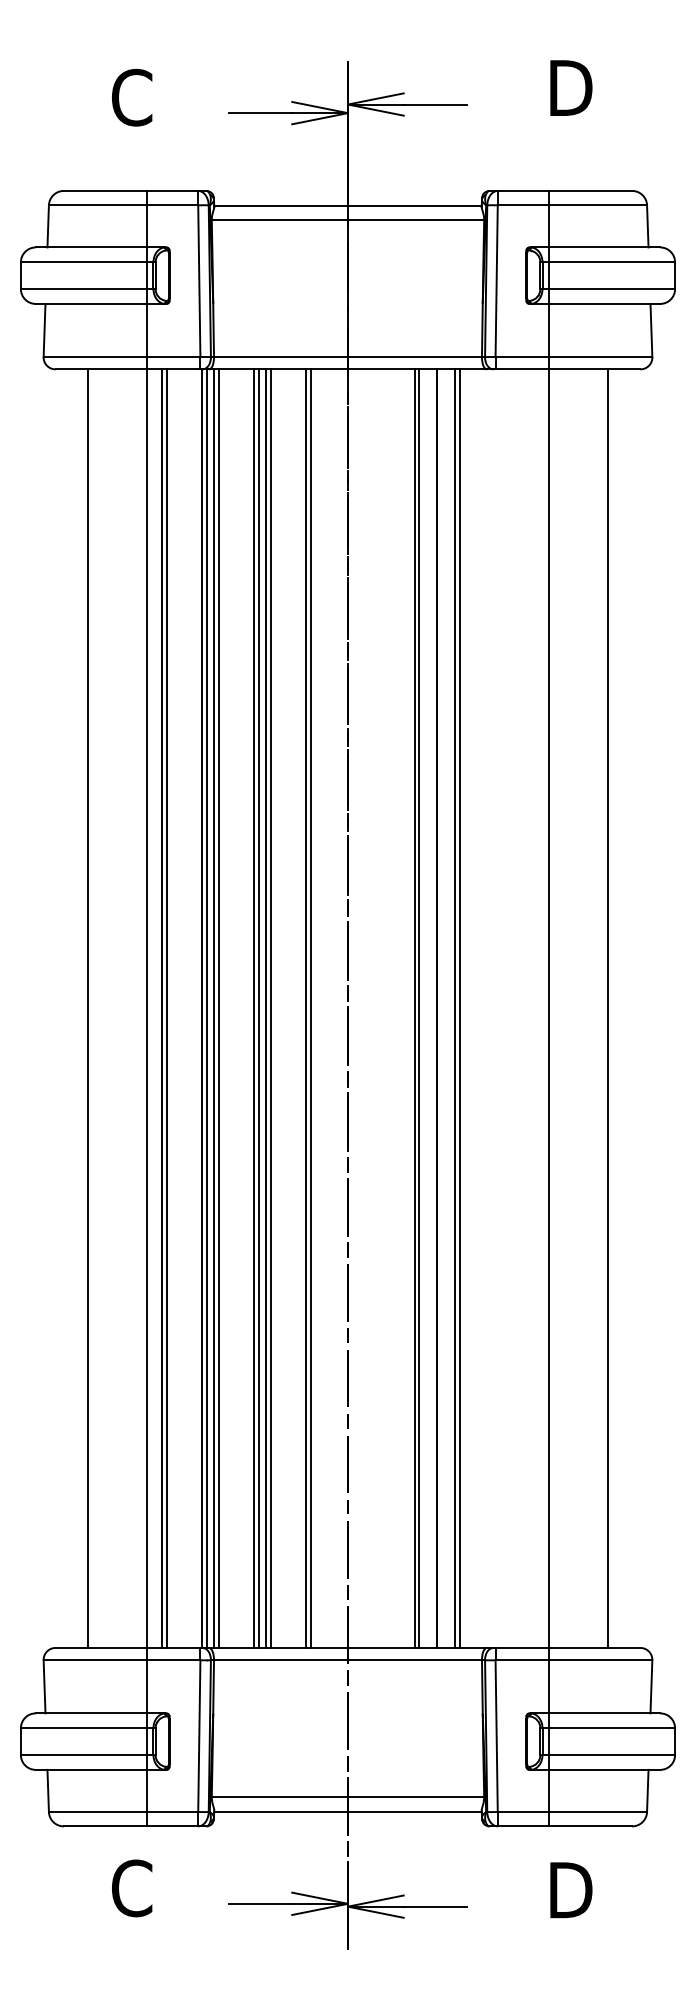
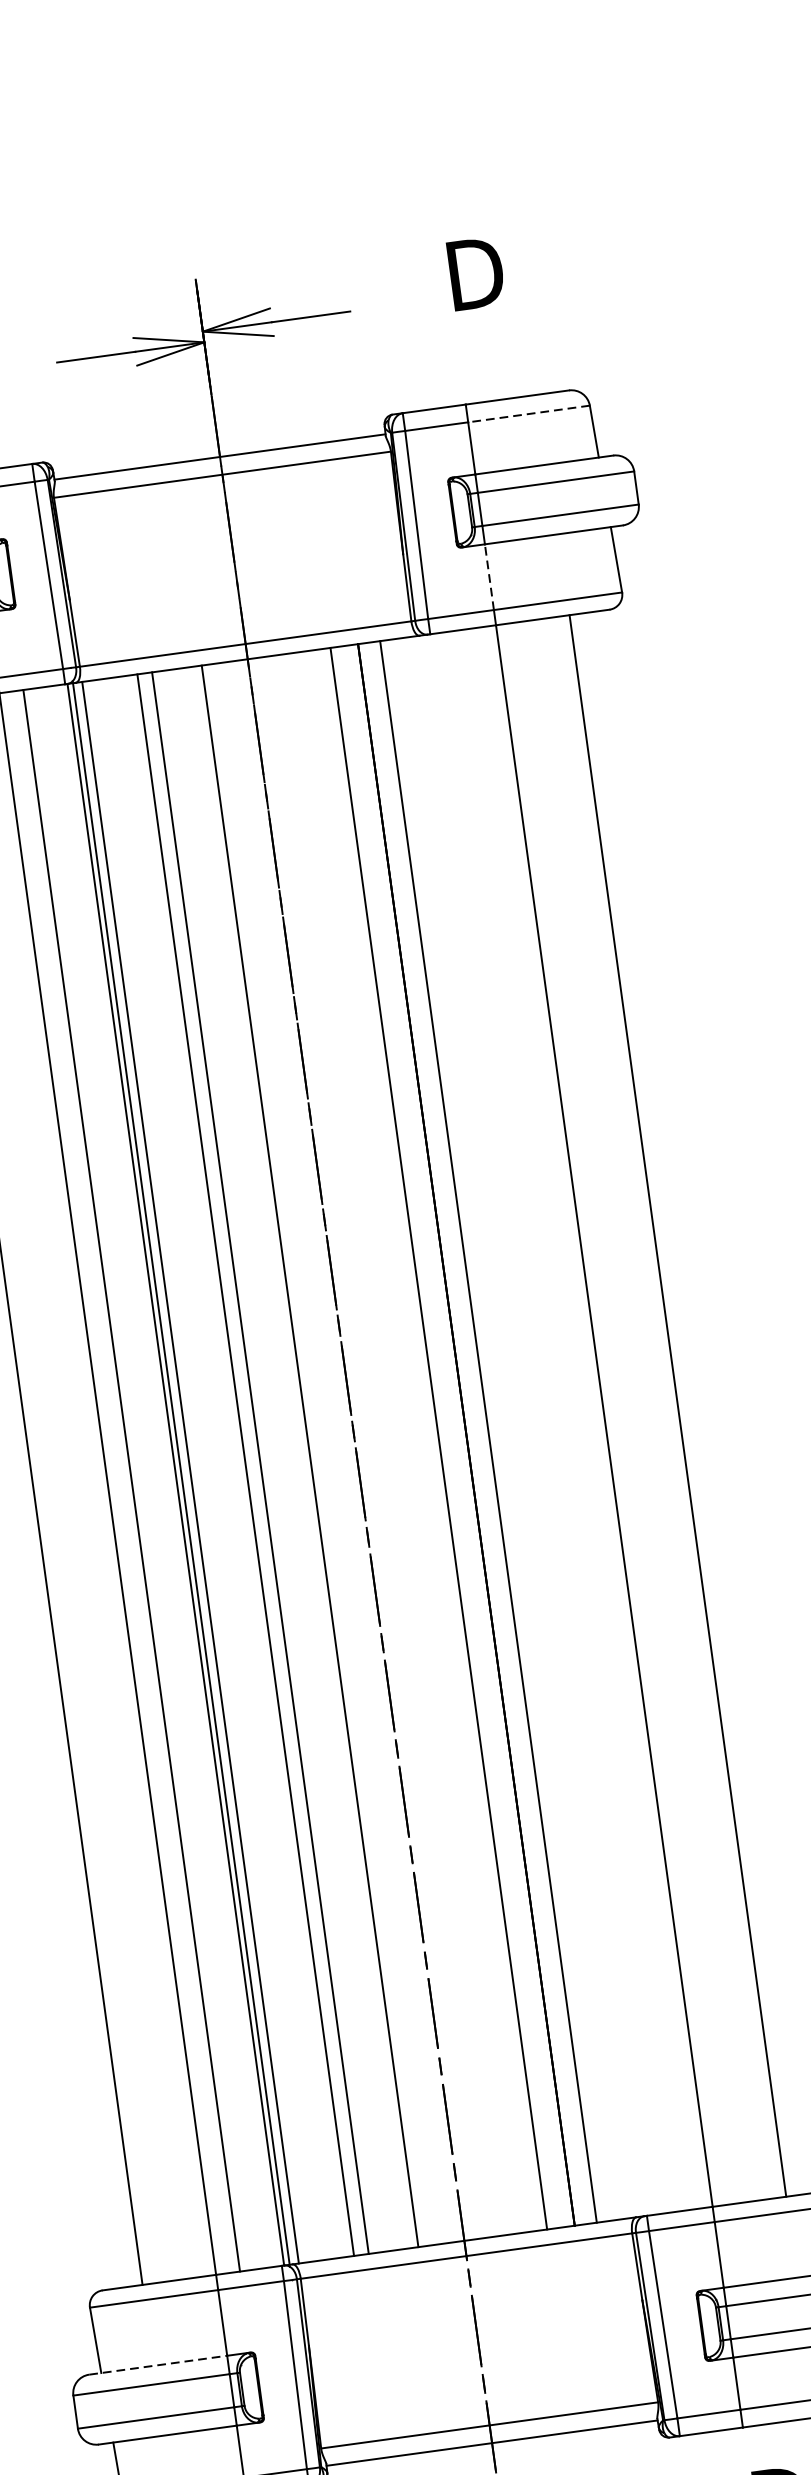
line: (597, 205) -> (528, 414), solid -> dashed
line: (548, 330) -> (489, 577), solid -> dashed
line: (162, 1008) -> (126, 1481), removed
line: (218, 1008) -> (195, 1471), removed
line: (254, 1008) -> (240, 1465), removed
line: (266, 1008) -> (255, 1463), removed
line: (306, 1008) -> (304, 1456), removed
line: (419, 1008) -> (444, 1437), removed
line: (459, 1008) -> (493, 1430), removed
line: (91, 1713) -> (158, 2365), solid -> dashed

